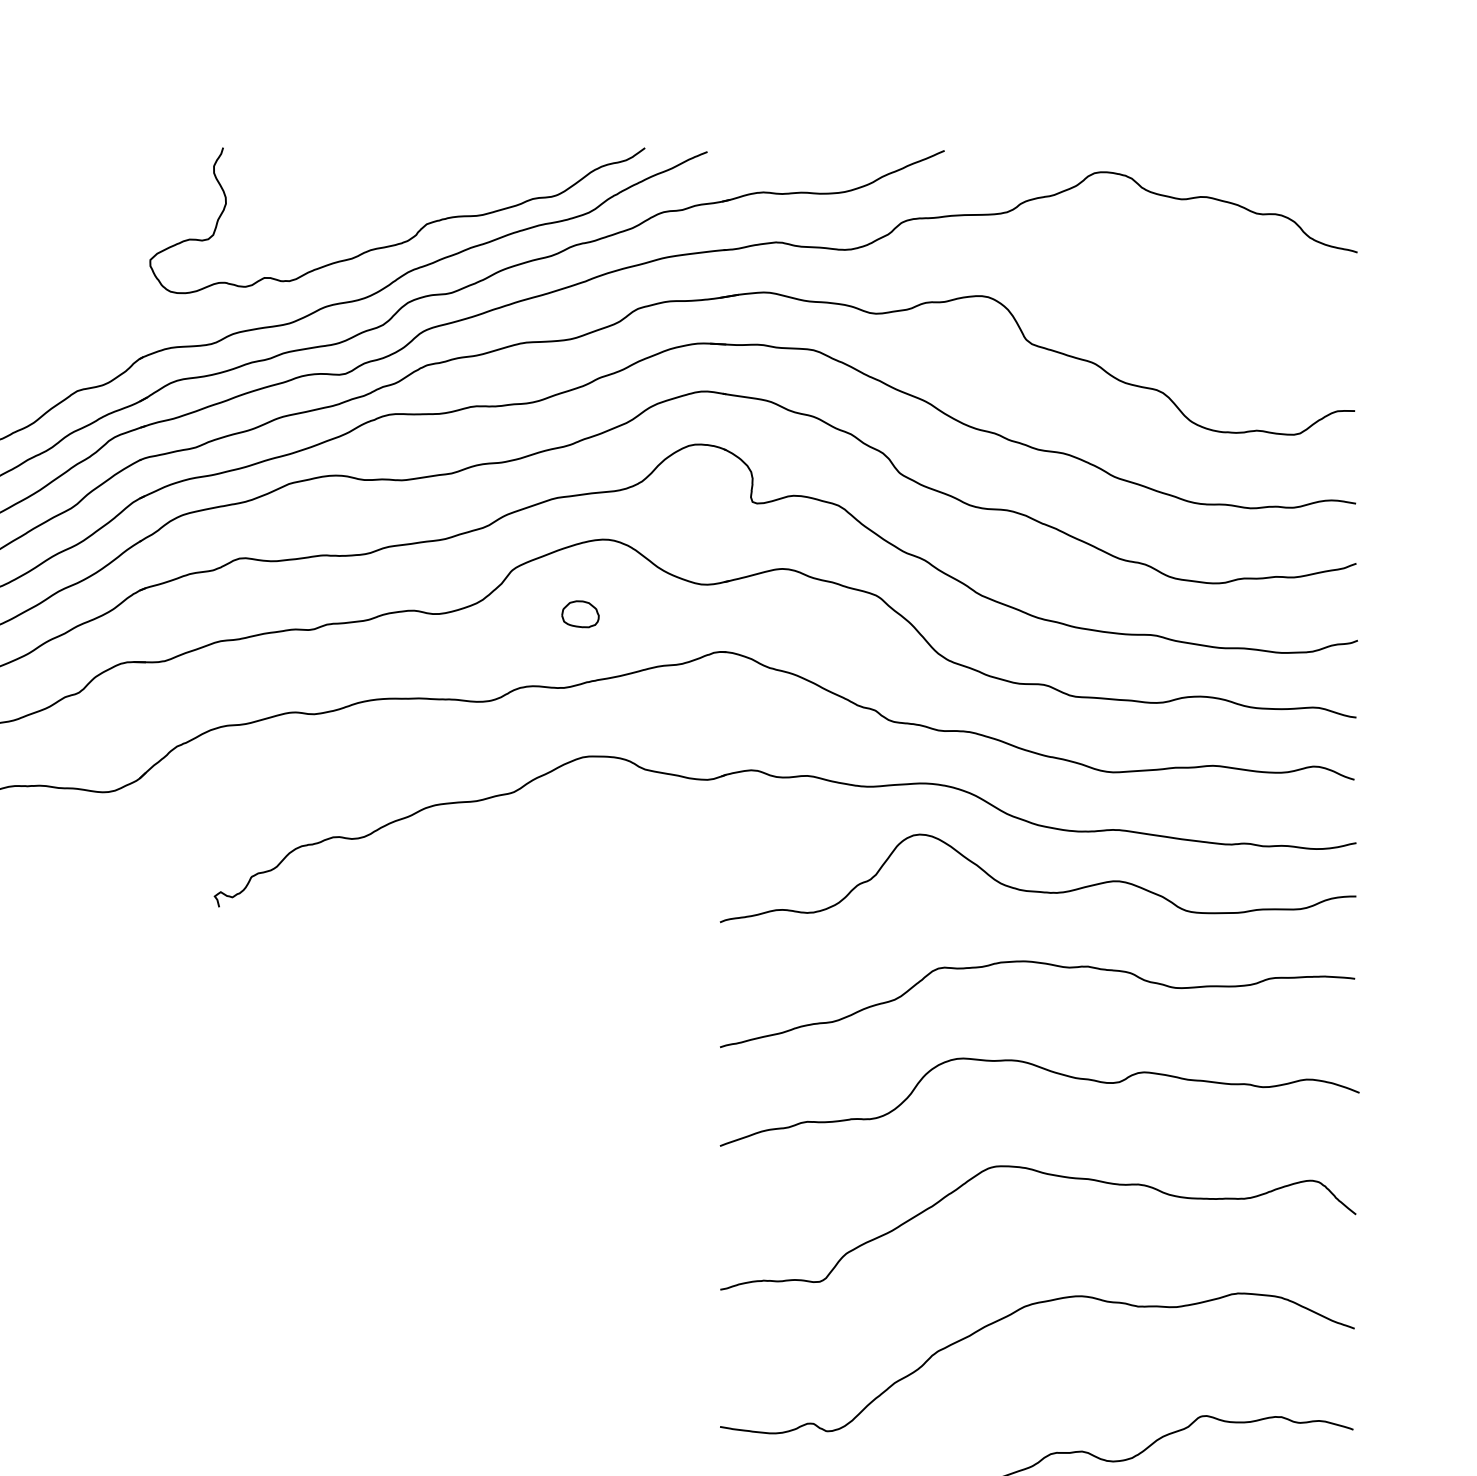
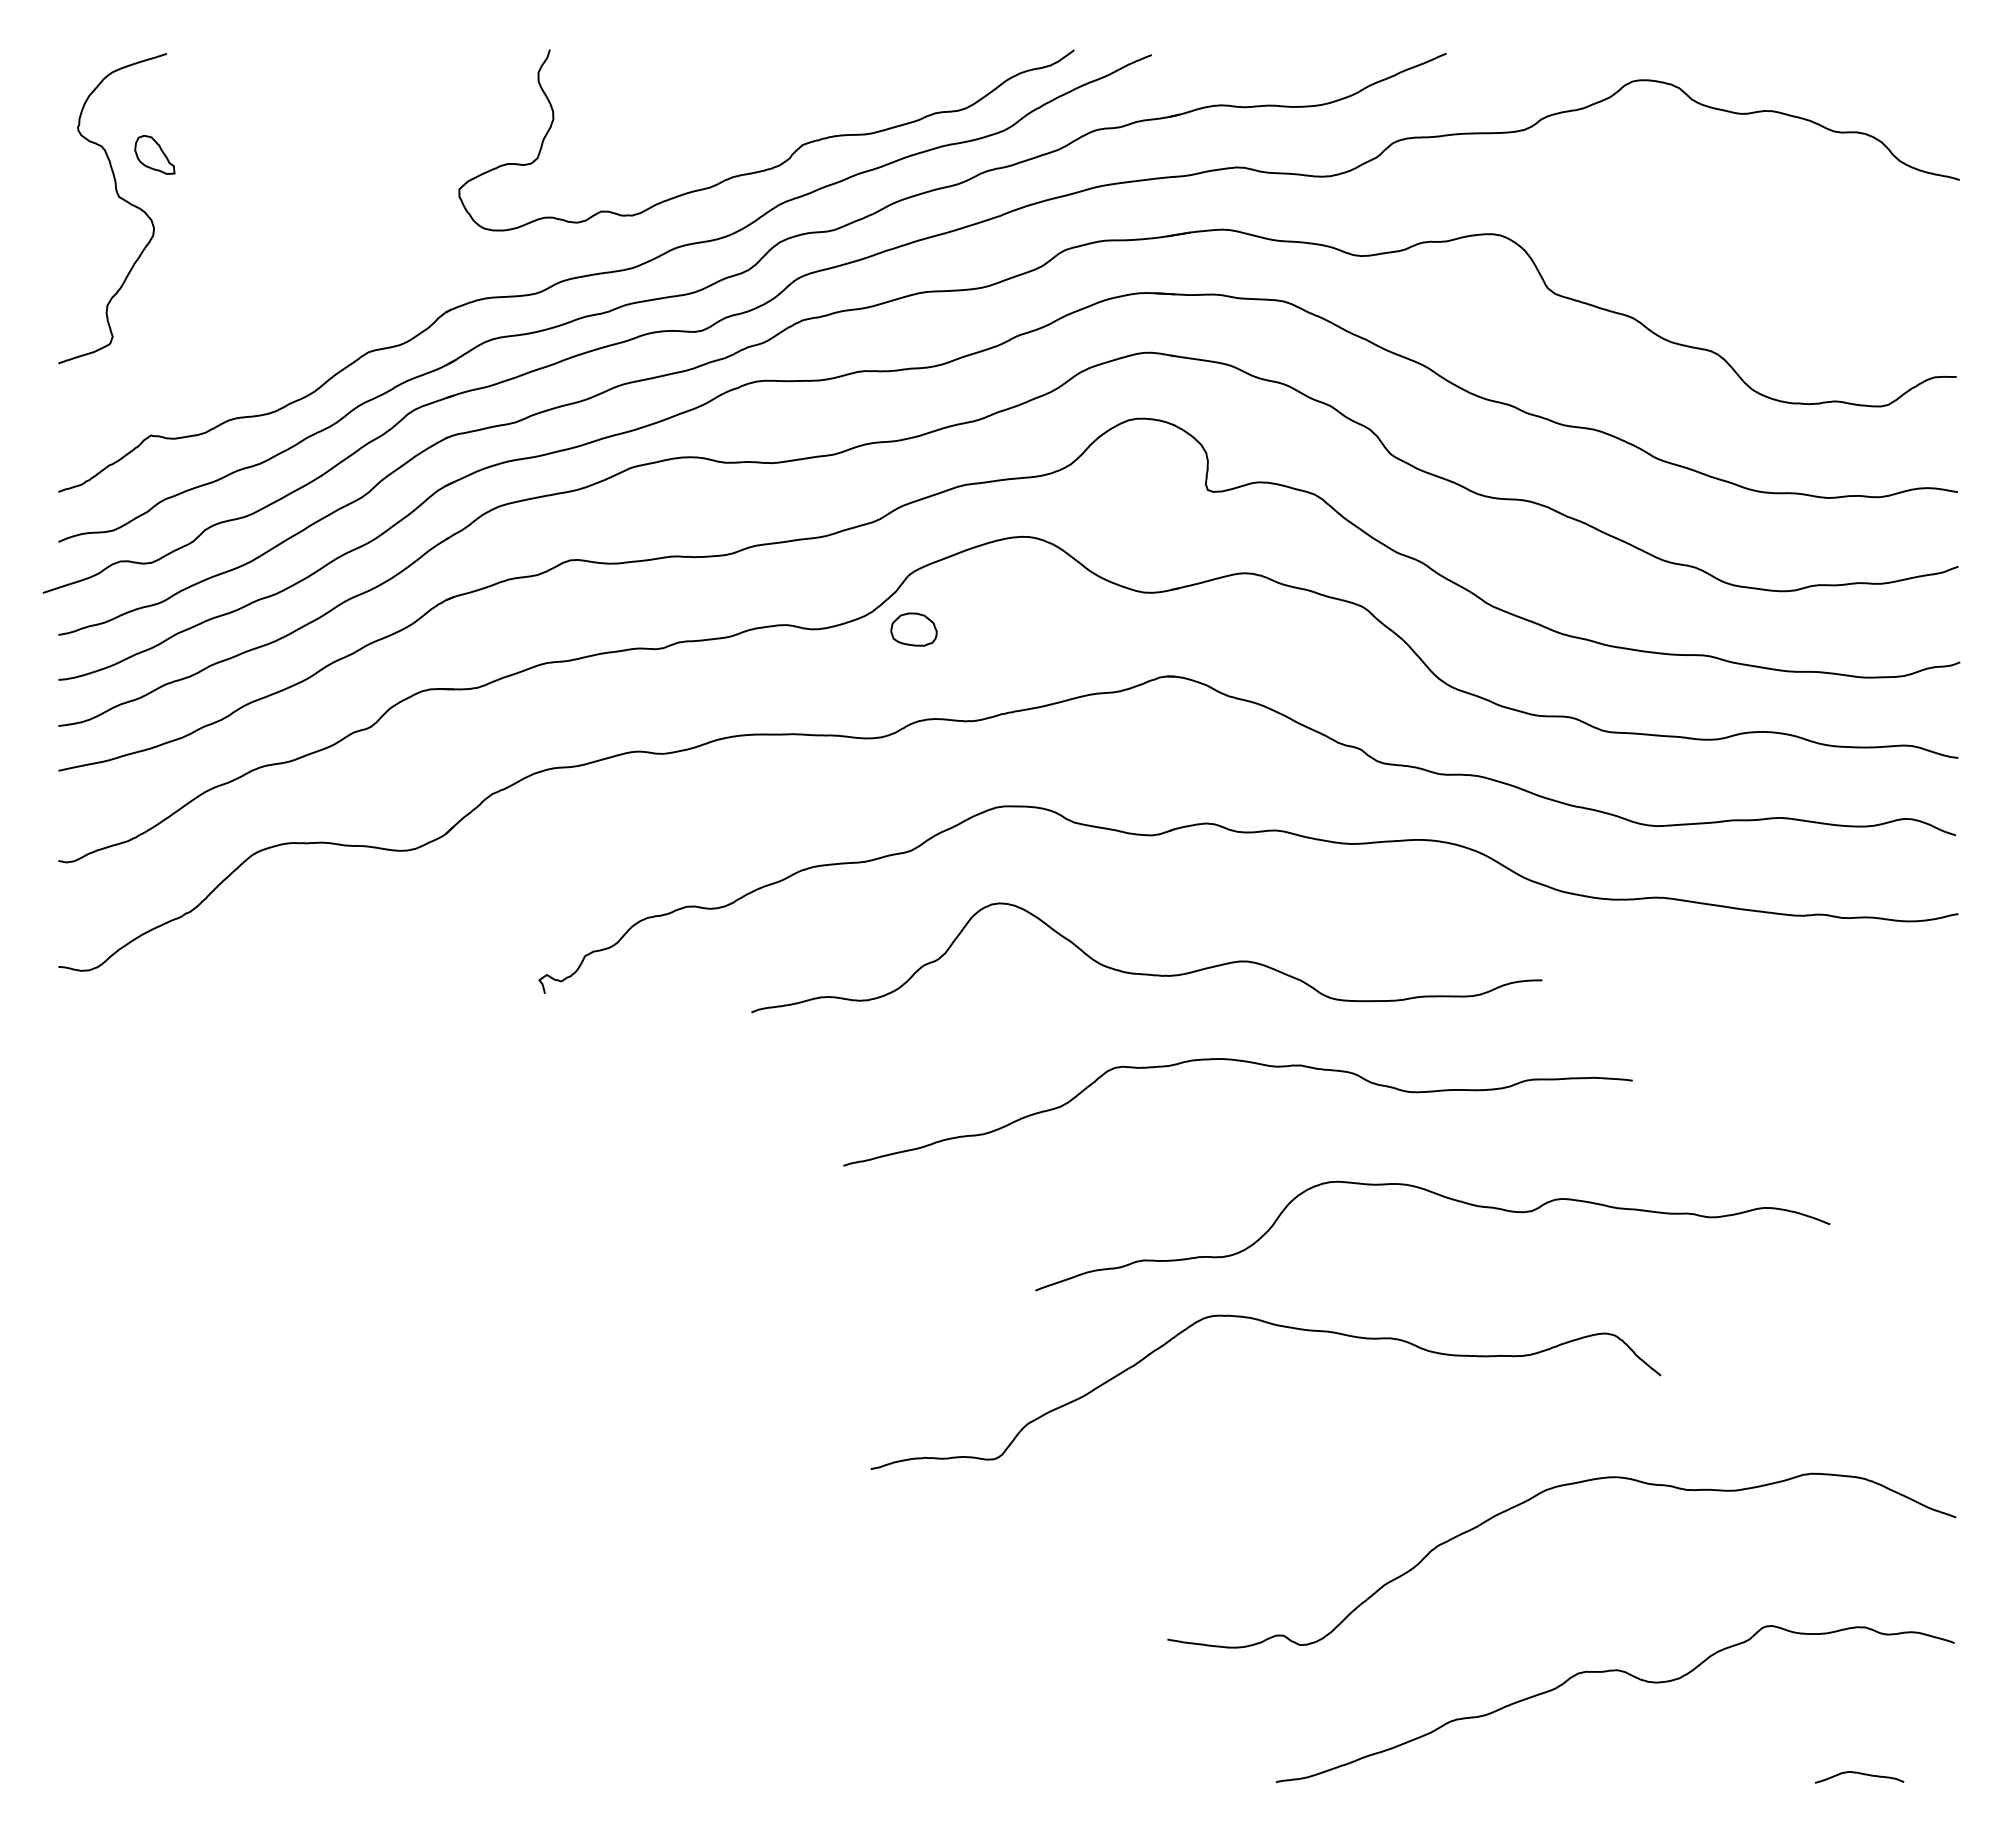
part: (580, 614) -> (913, 629), moved
curve: (1037, 890) -> (1146, 973), moved
curve: (1042, 964) -> (1244, 1062), moved
curve: (1050, 1072) -> (1445, 1198), moved
curve: (1047, 1175) -> (1277, 1326), moved

